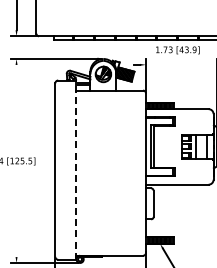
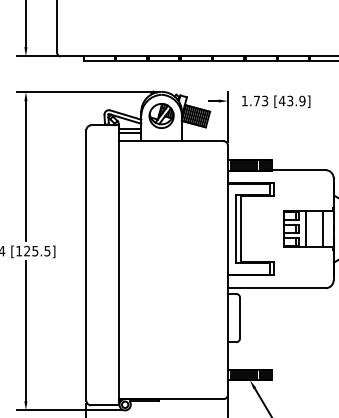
text: (177, 50) -> (275, 102), moved
line: (16, 109) -> (25, 170), added
line: (75, 170) -> (117, 265), dashed -> solid
line: (16, 212) -> (25, 331), added

